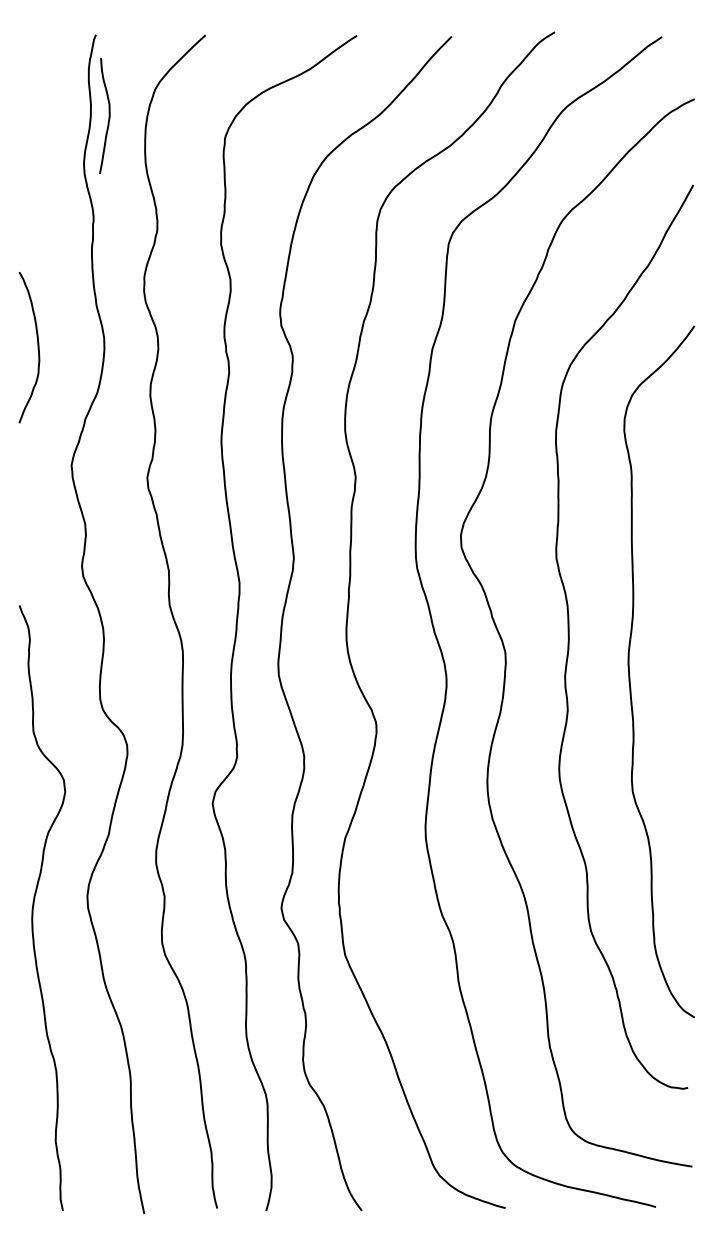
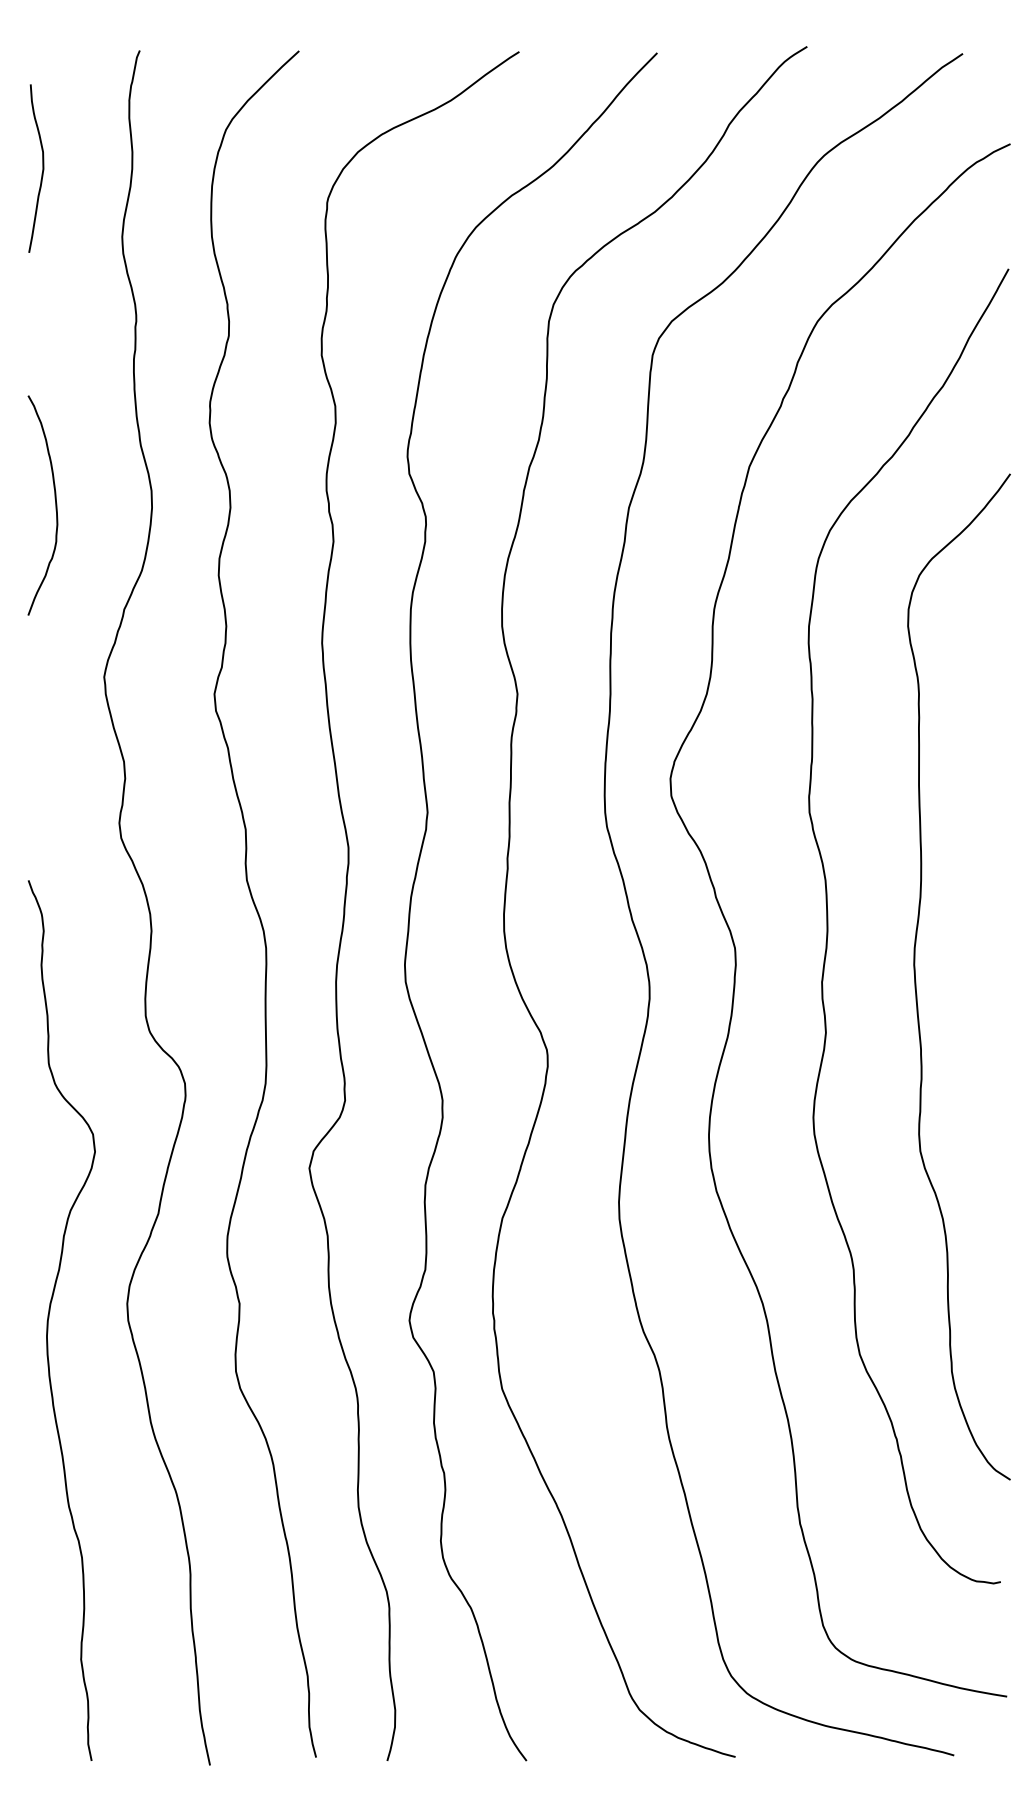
curve: (108, 115) -> (41, 167), moved

